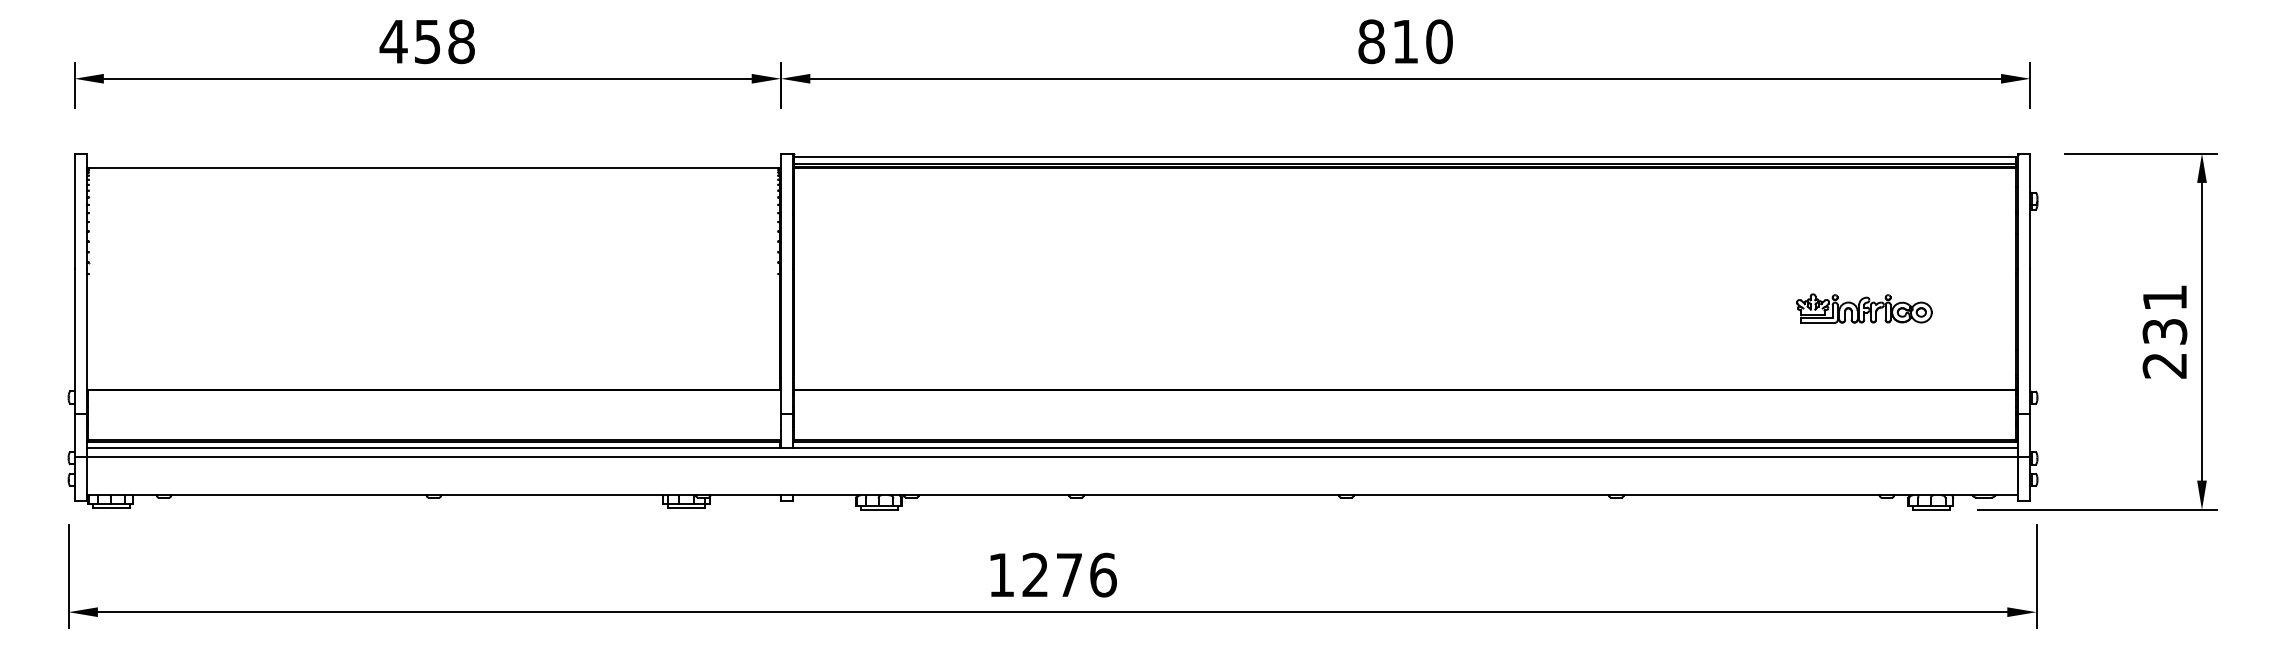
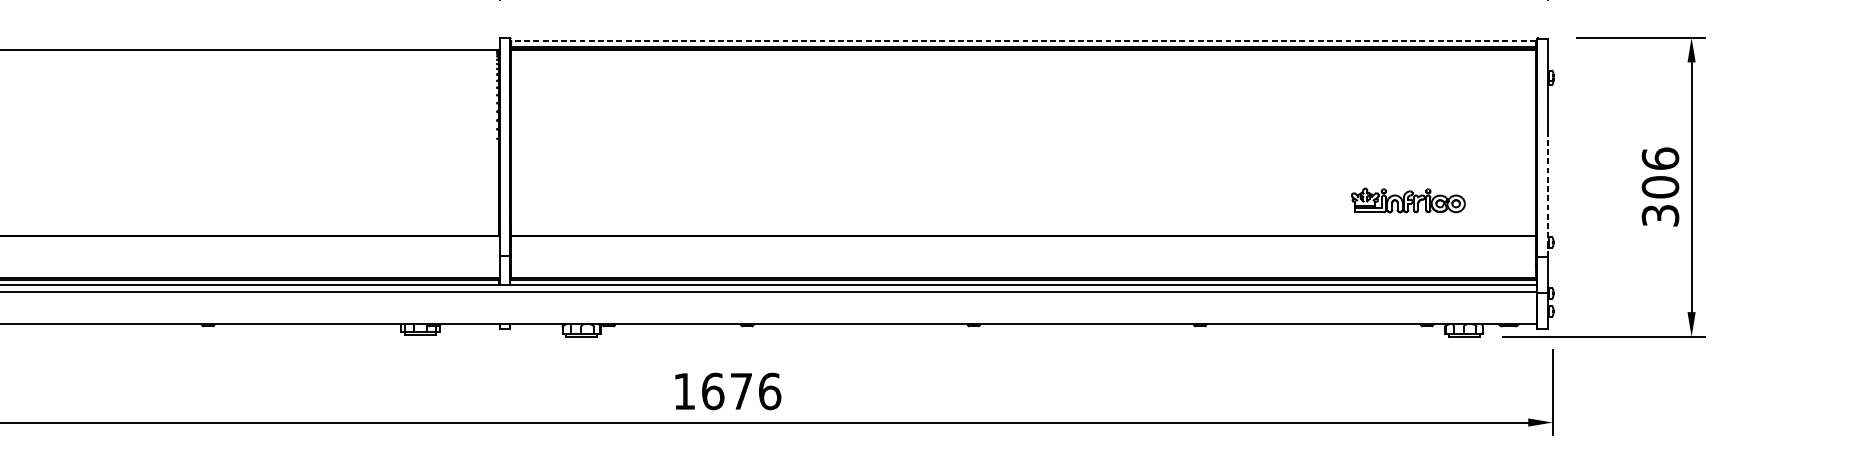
line: (1404, 157) -> (1022, 41), solid -> dashed
part: (1864, 308) -> (1408, 200), moved
text: (2164, 331) -> (1660, 187), 231 -> 306
line: (2030, 341) -> (1547, 195), solid -> dashed
text: (1035, 574) -> (713, 390), 1276 -> 1676

